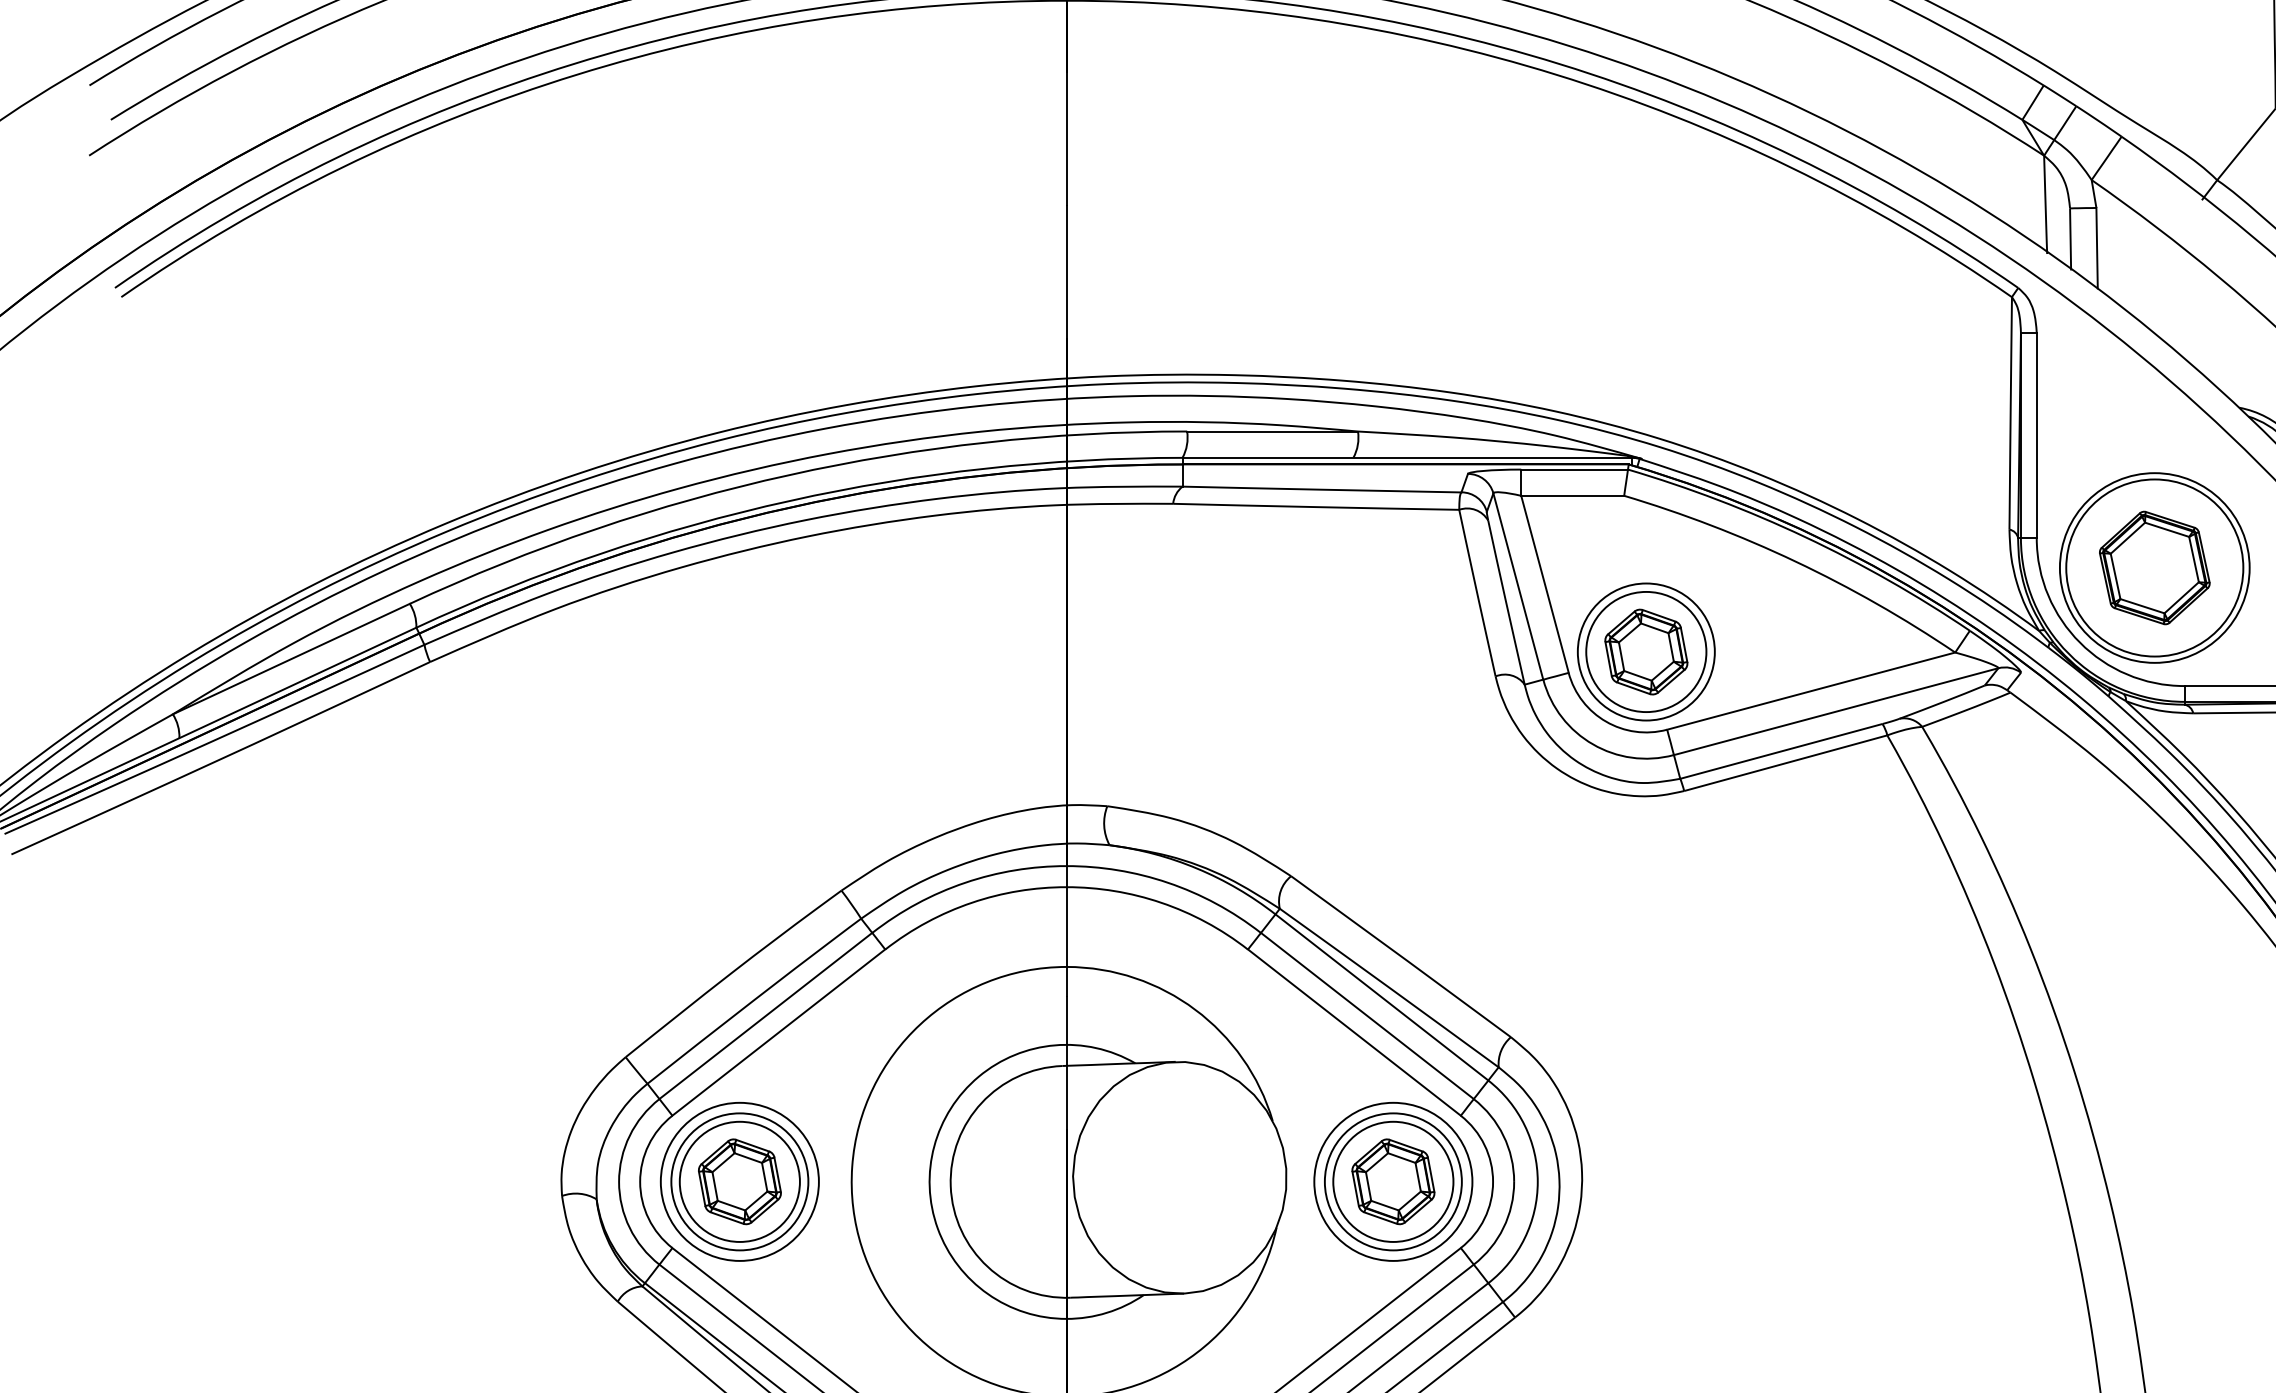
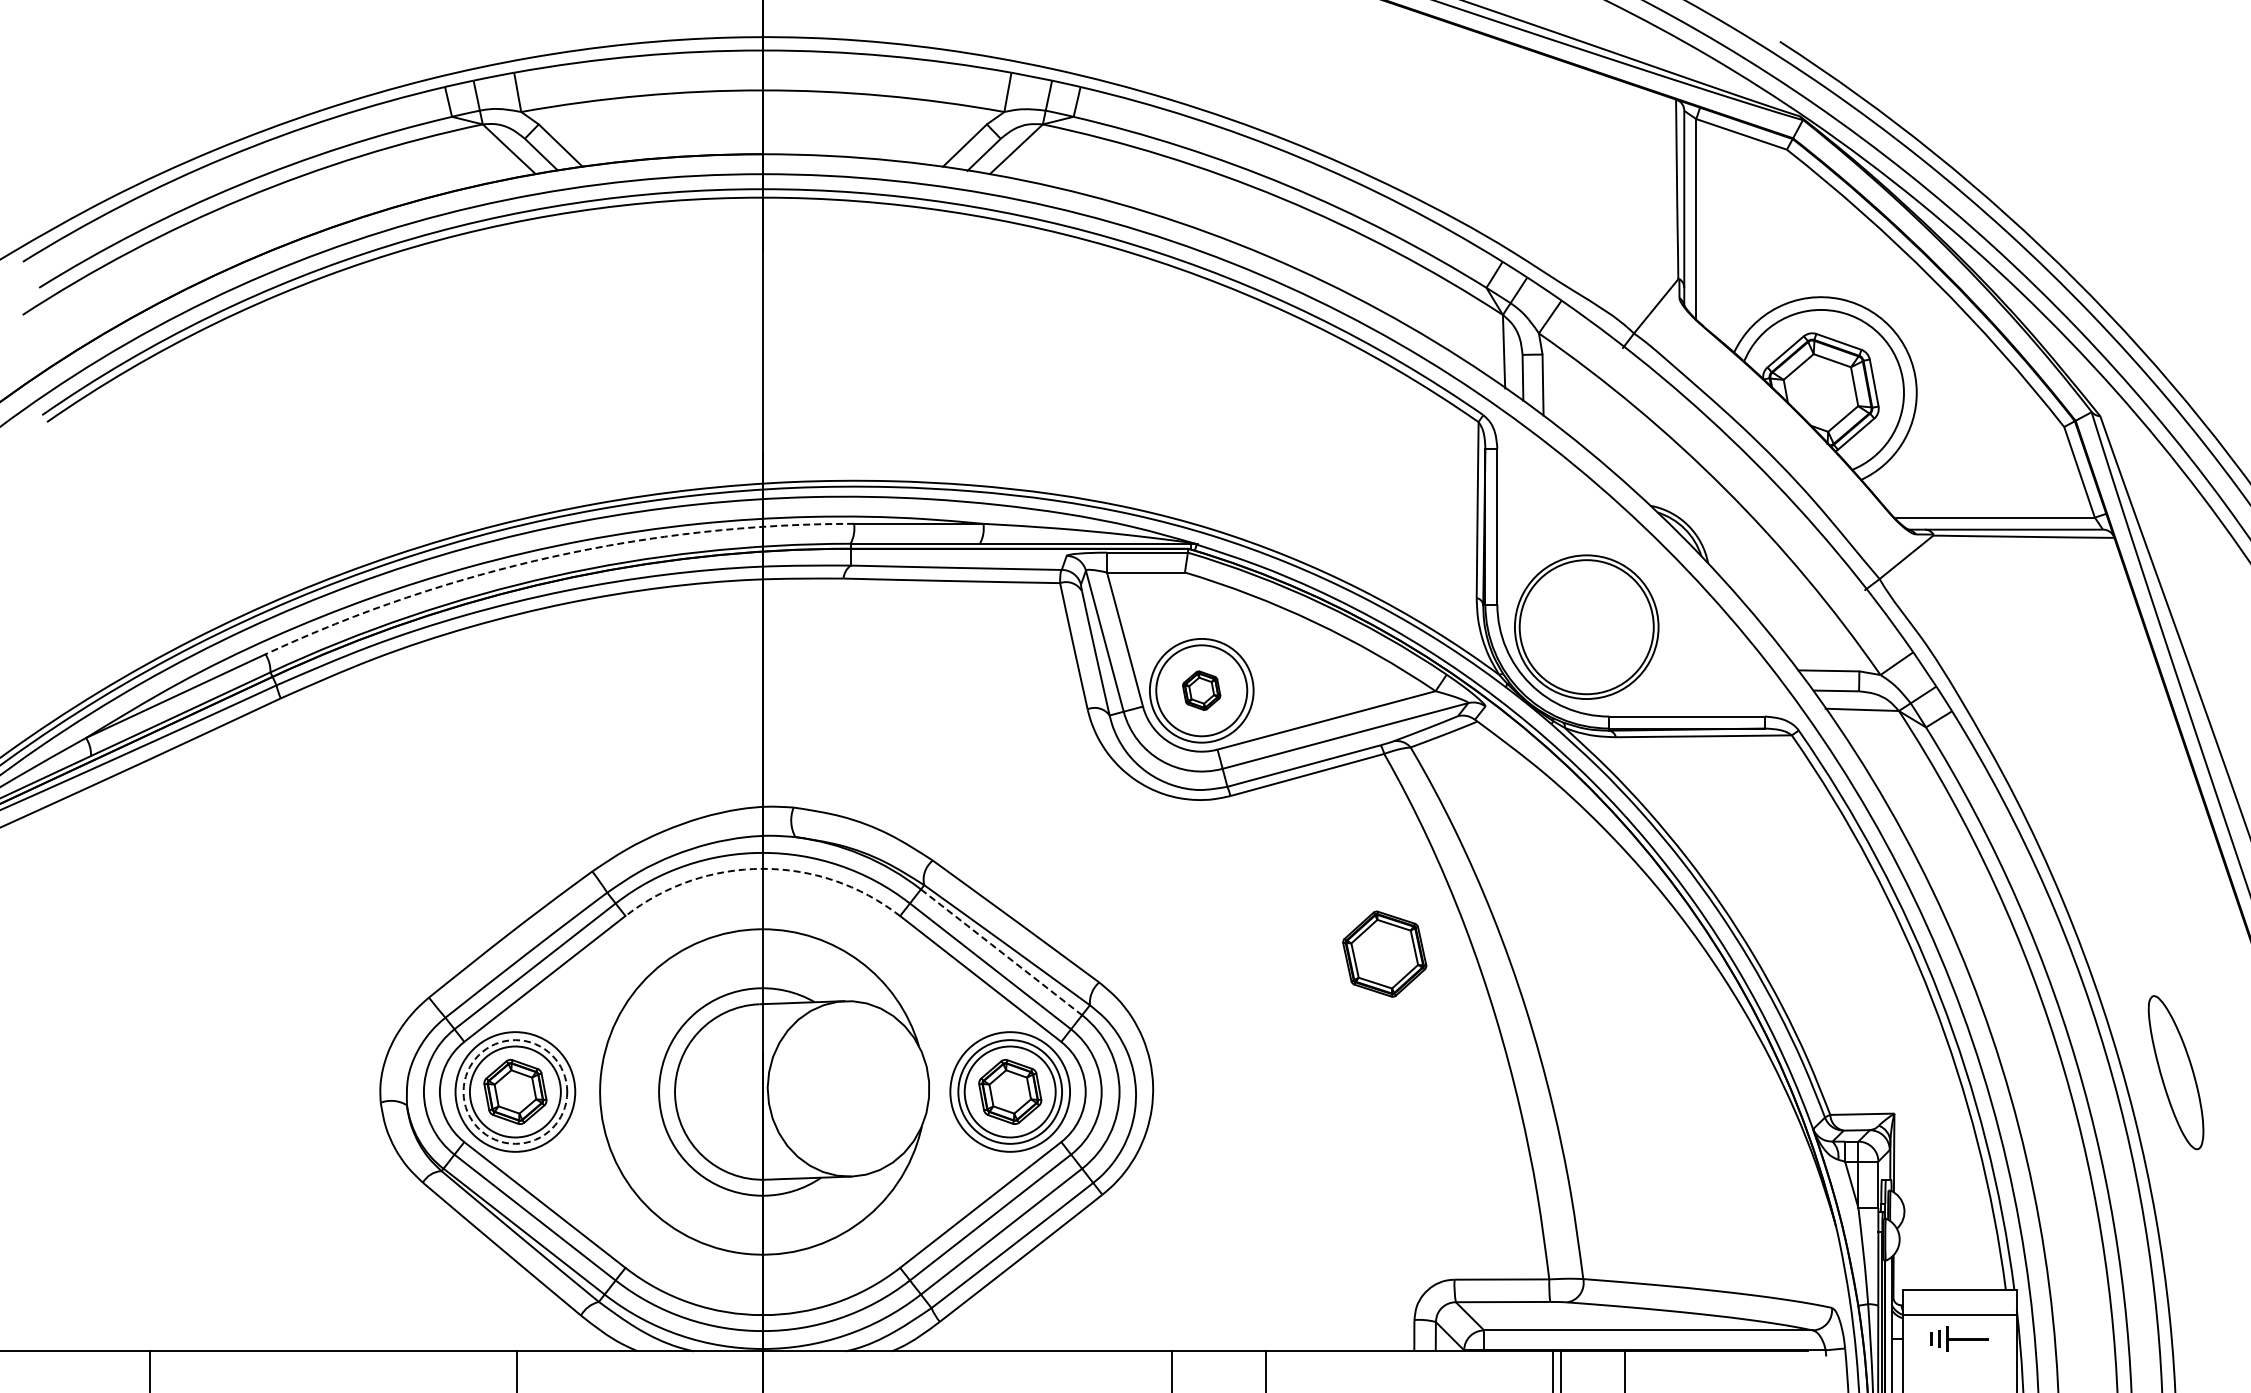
arc: (788, 474) -> (552, 556), solid -> dashed
part: (2154, 567) -> (1384, 953), moved
part: (1645, 651) -> (1201, 690), size x0.6
arc: (1066, 886) -> (762, 868), solid -> dashed
line: (1381, 997) -> (1001, 952), solid -> dashed
circle: (739, 1181) -> (515, 1091), solid -> dashed

